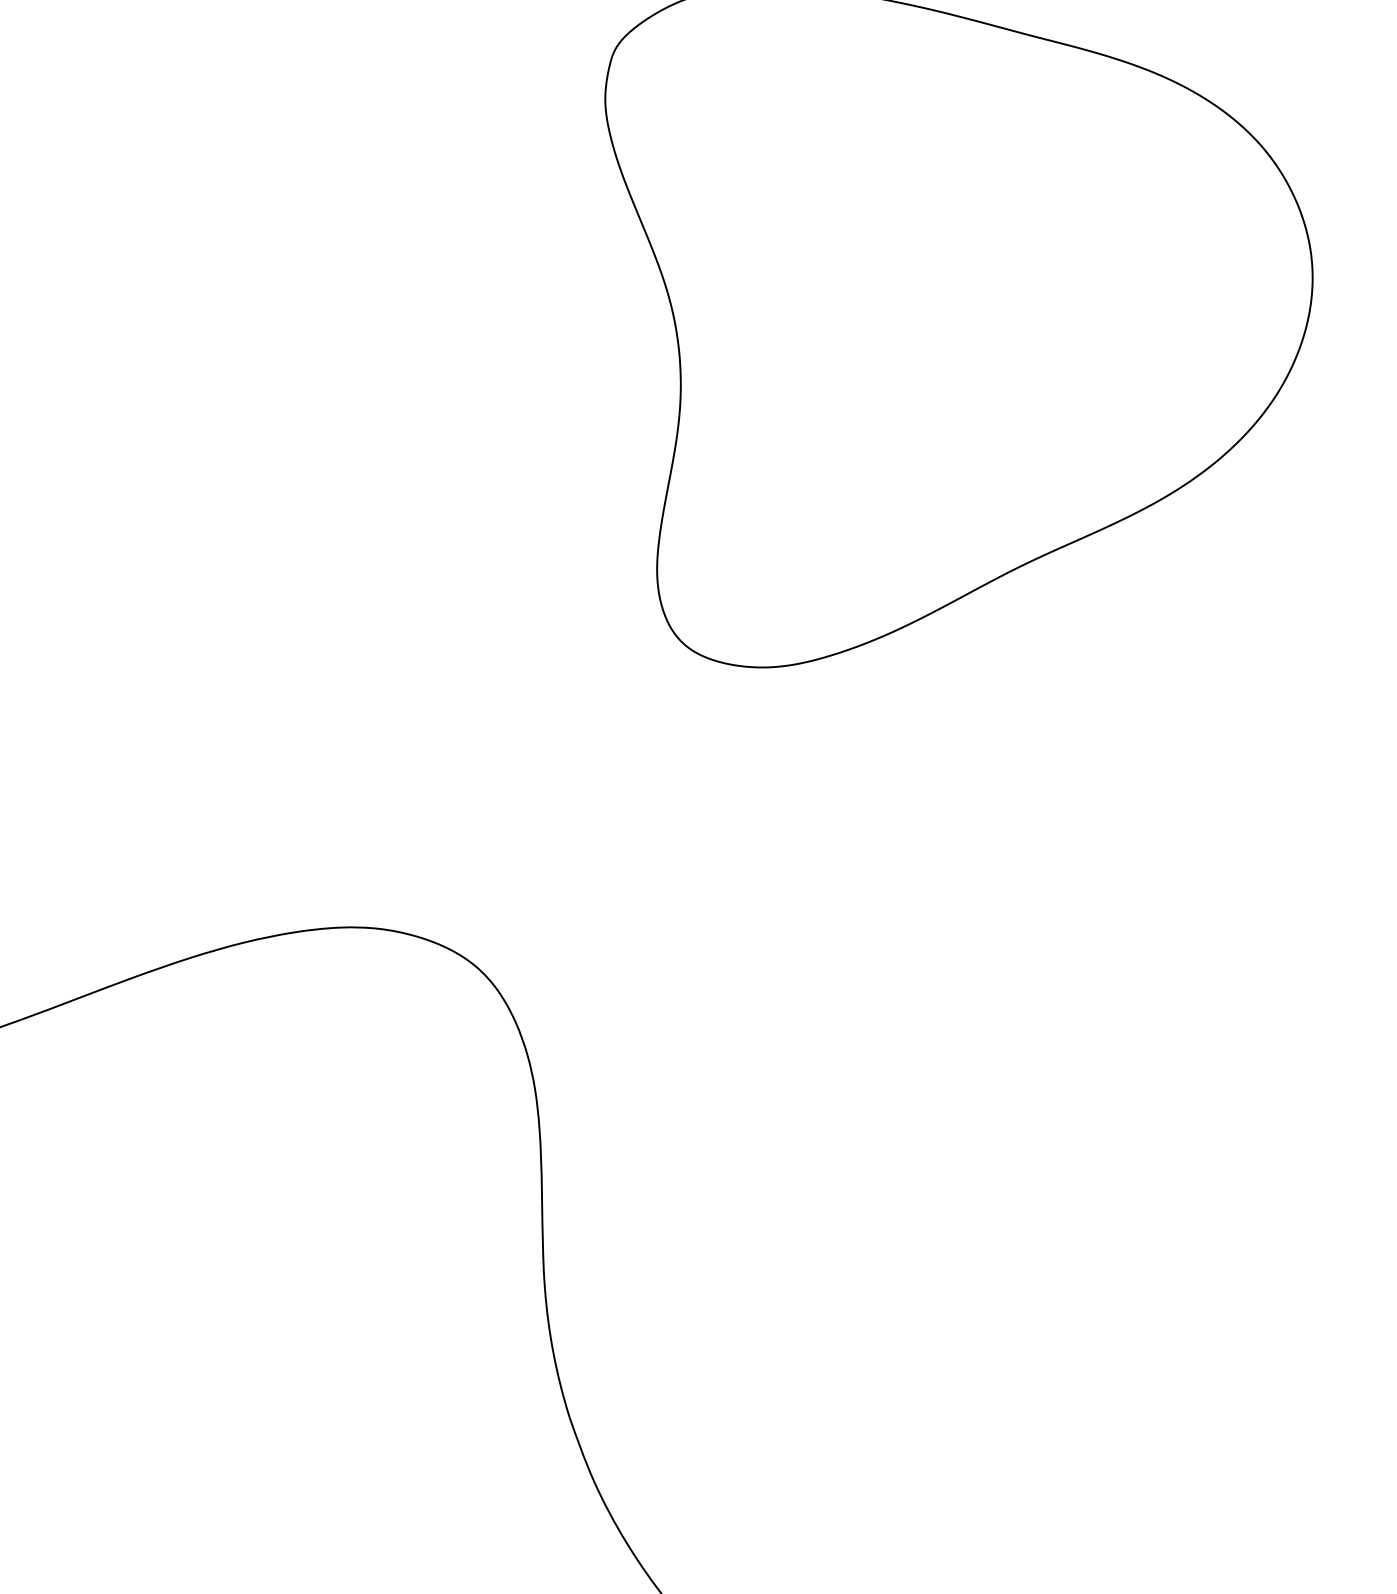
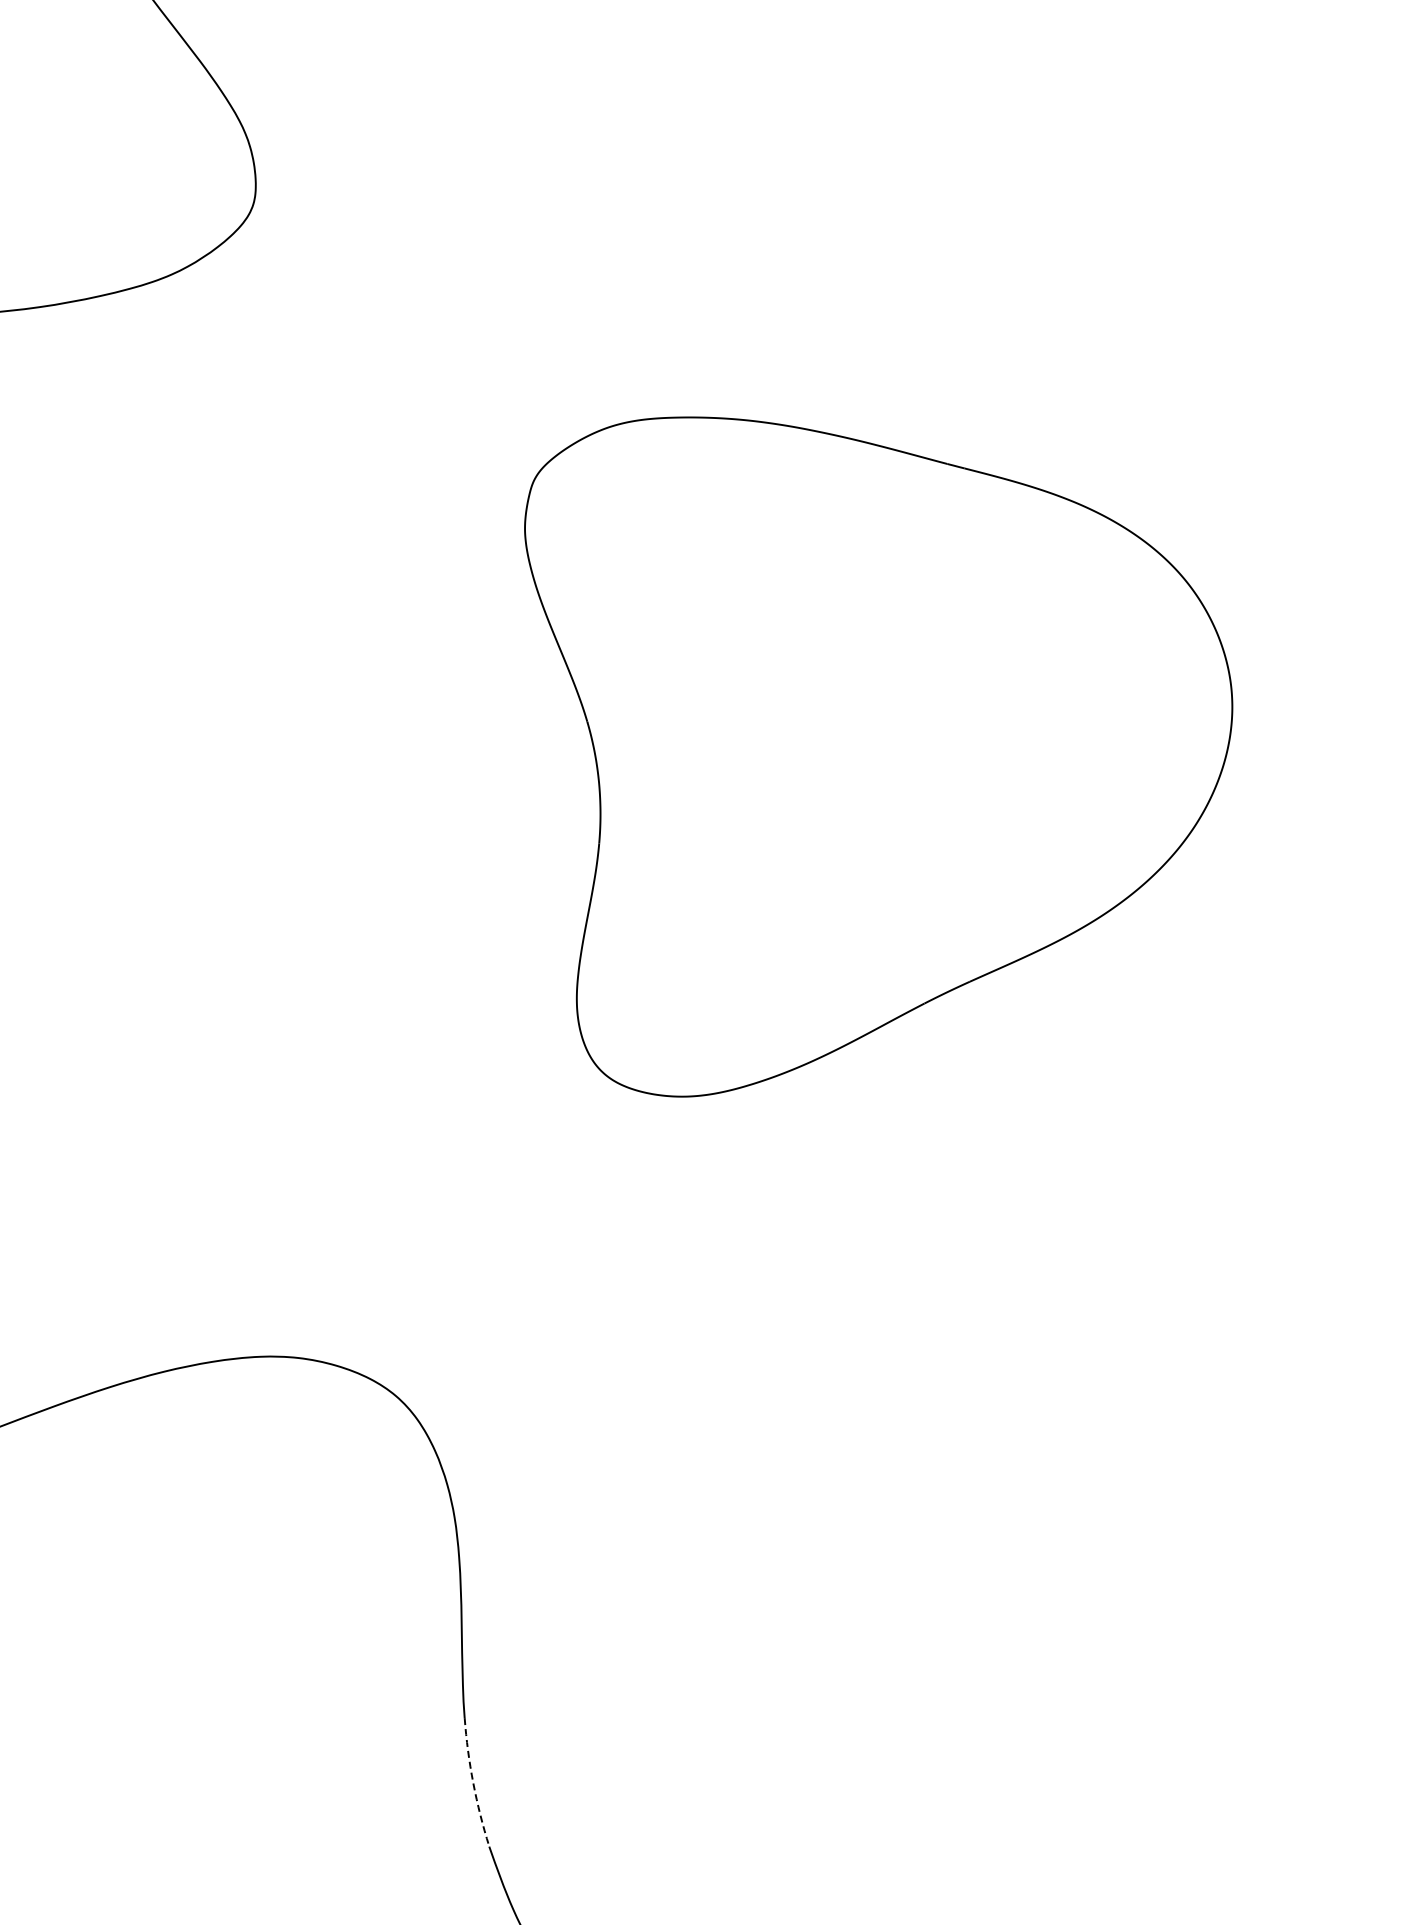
arc: (553, 1354) -> (473, 1783), solid -> dashed

